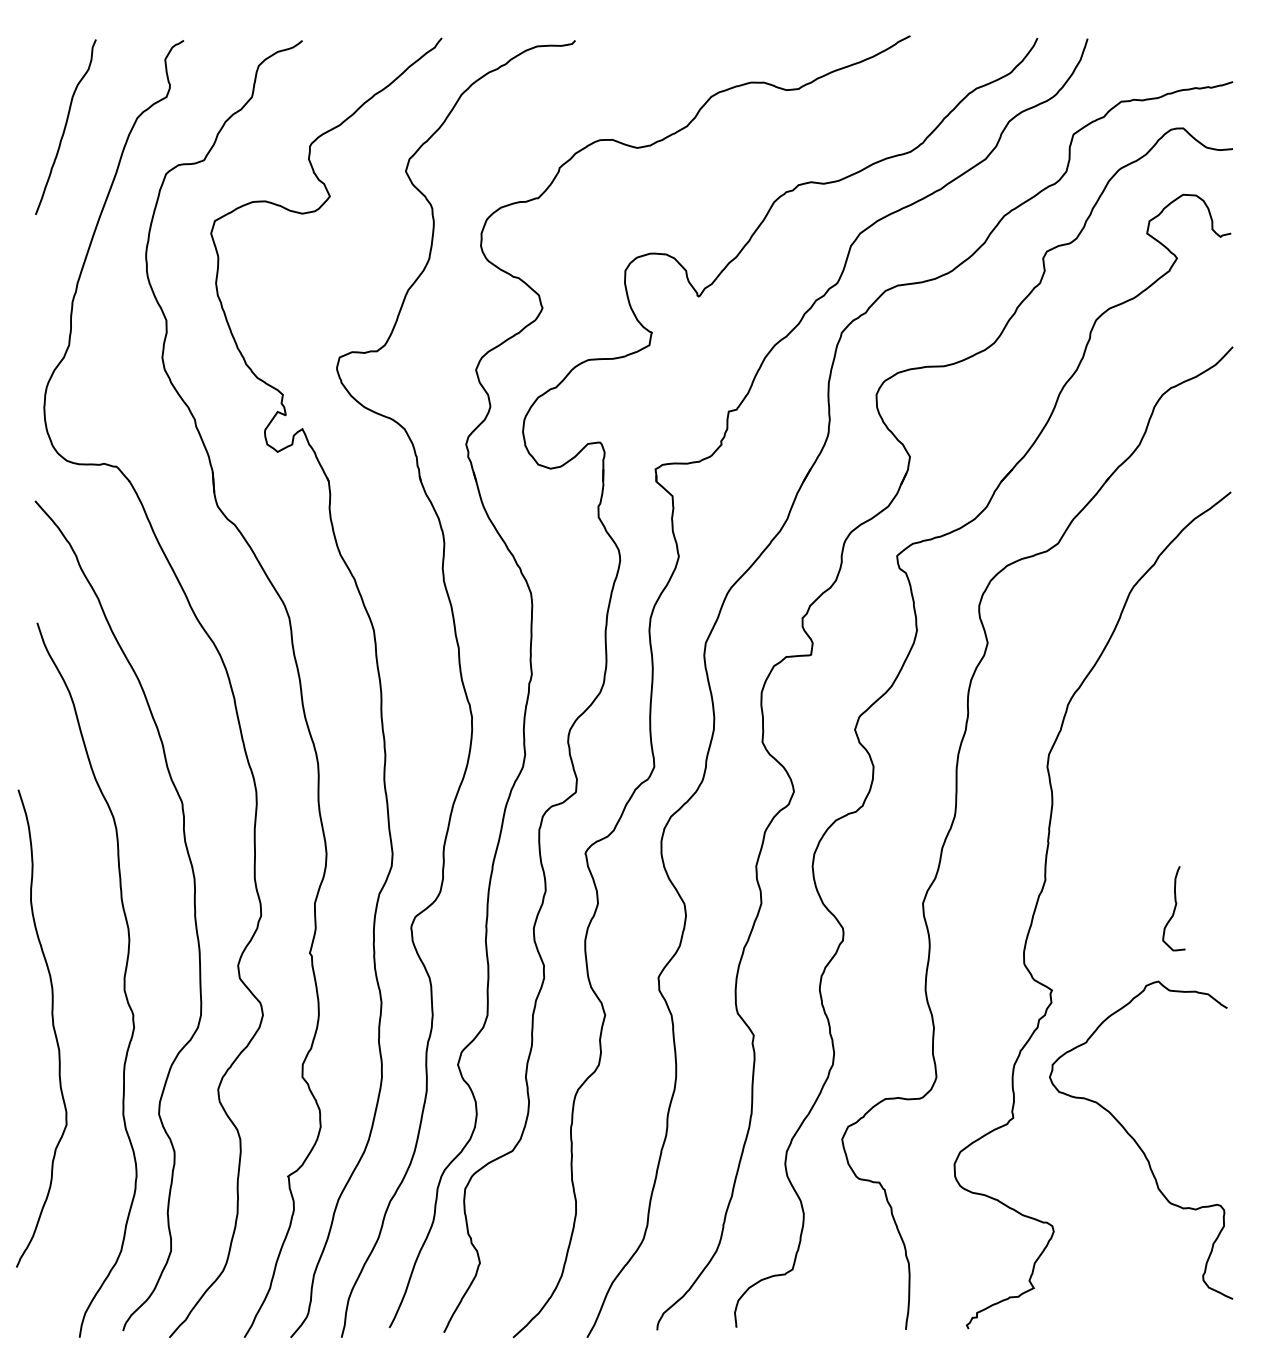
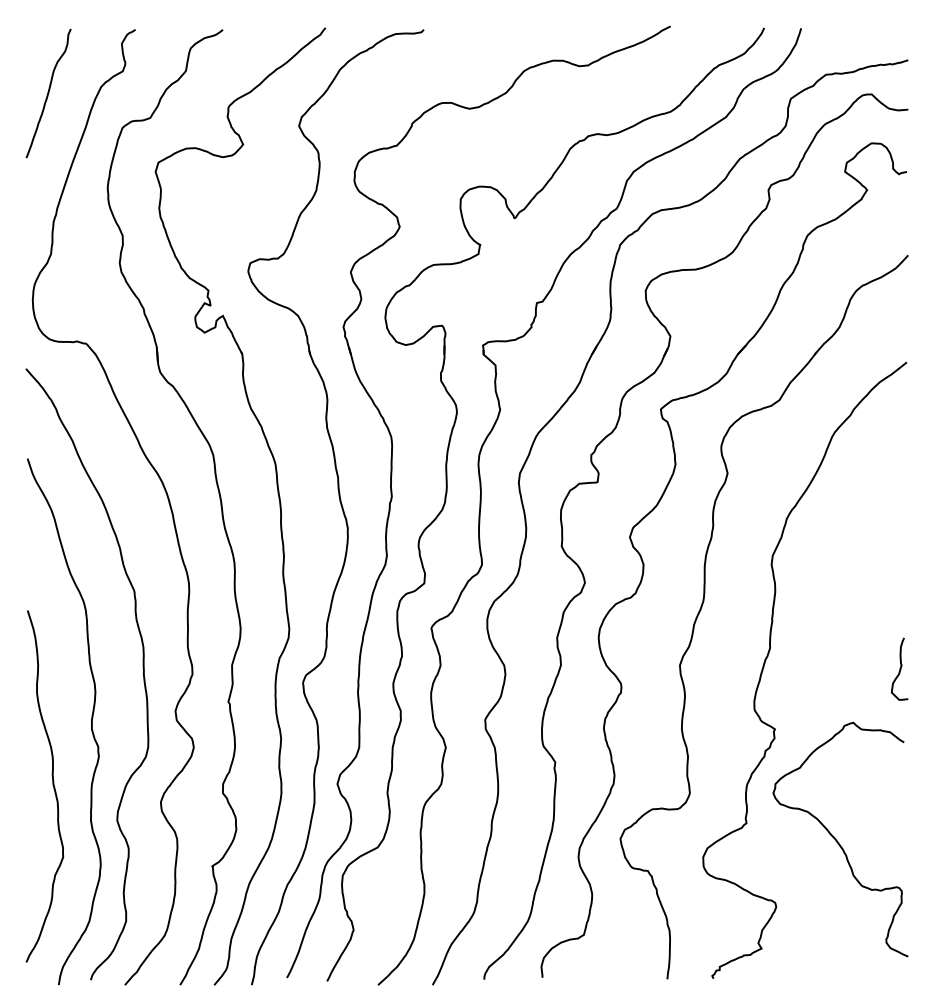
curve: (1173, 907) -> (899, 668), moved
curve: (52, 1027) -> (52, 785), moved

